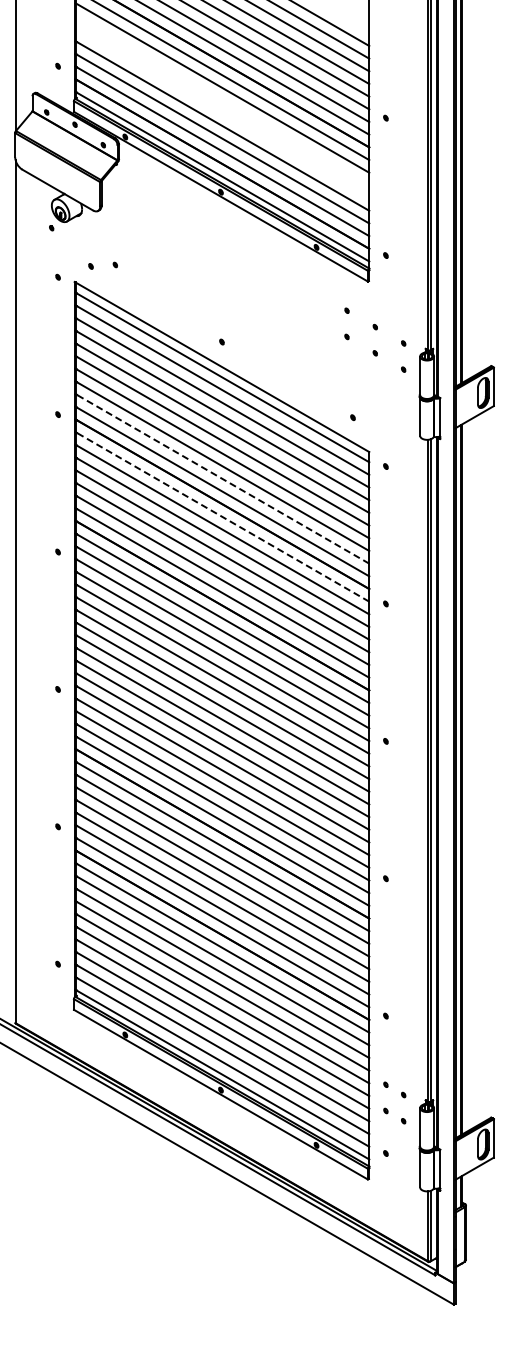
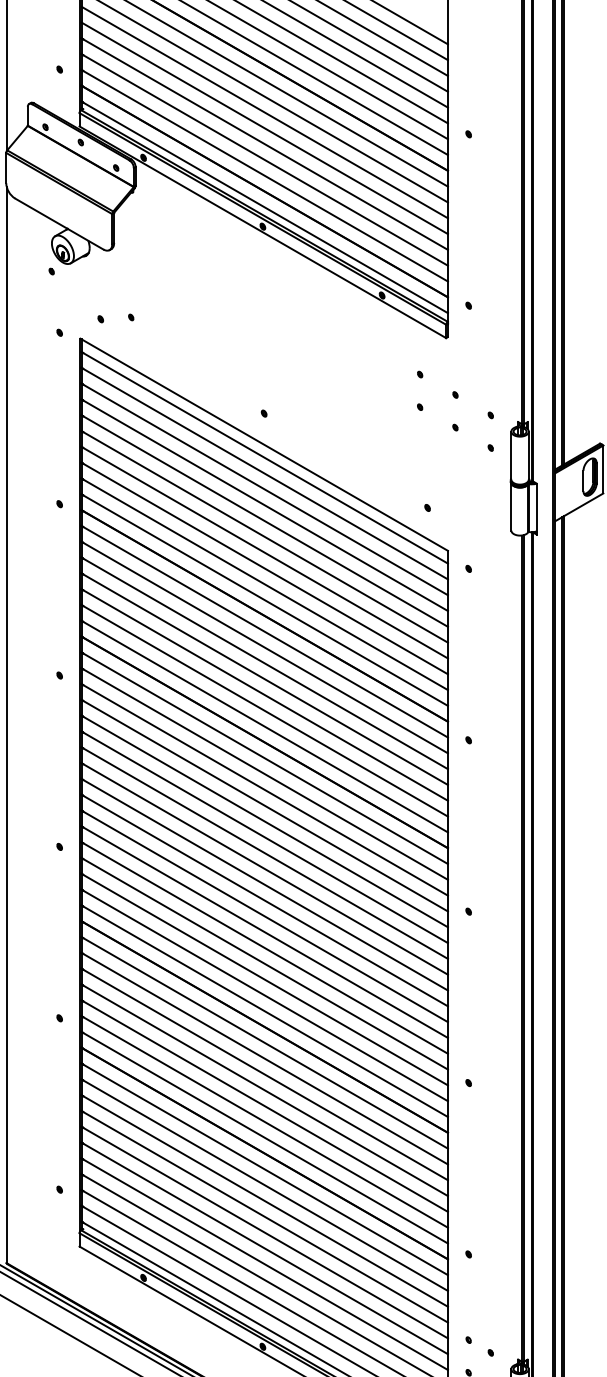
line: (222, 100) -> (264, 112), added
line: (222, 113) -> (264, 128), added
line: (222, 478) -> (264, 583), dashed -> solid
line: (222, 516) -> (264, 631), dashed -> solid

